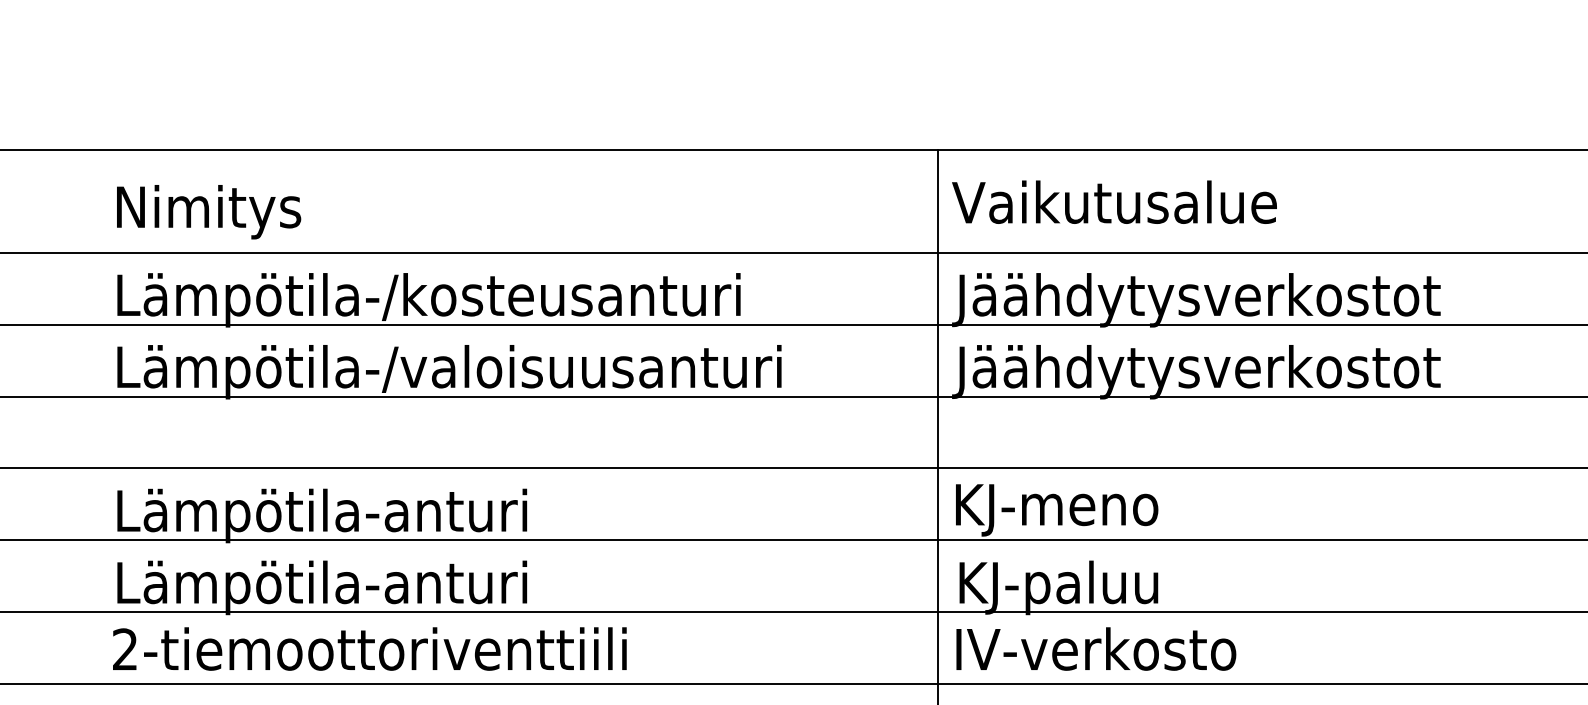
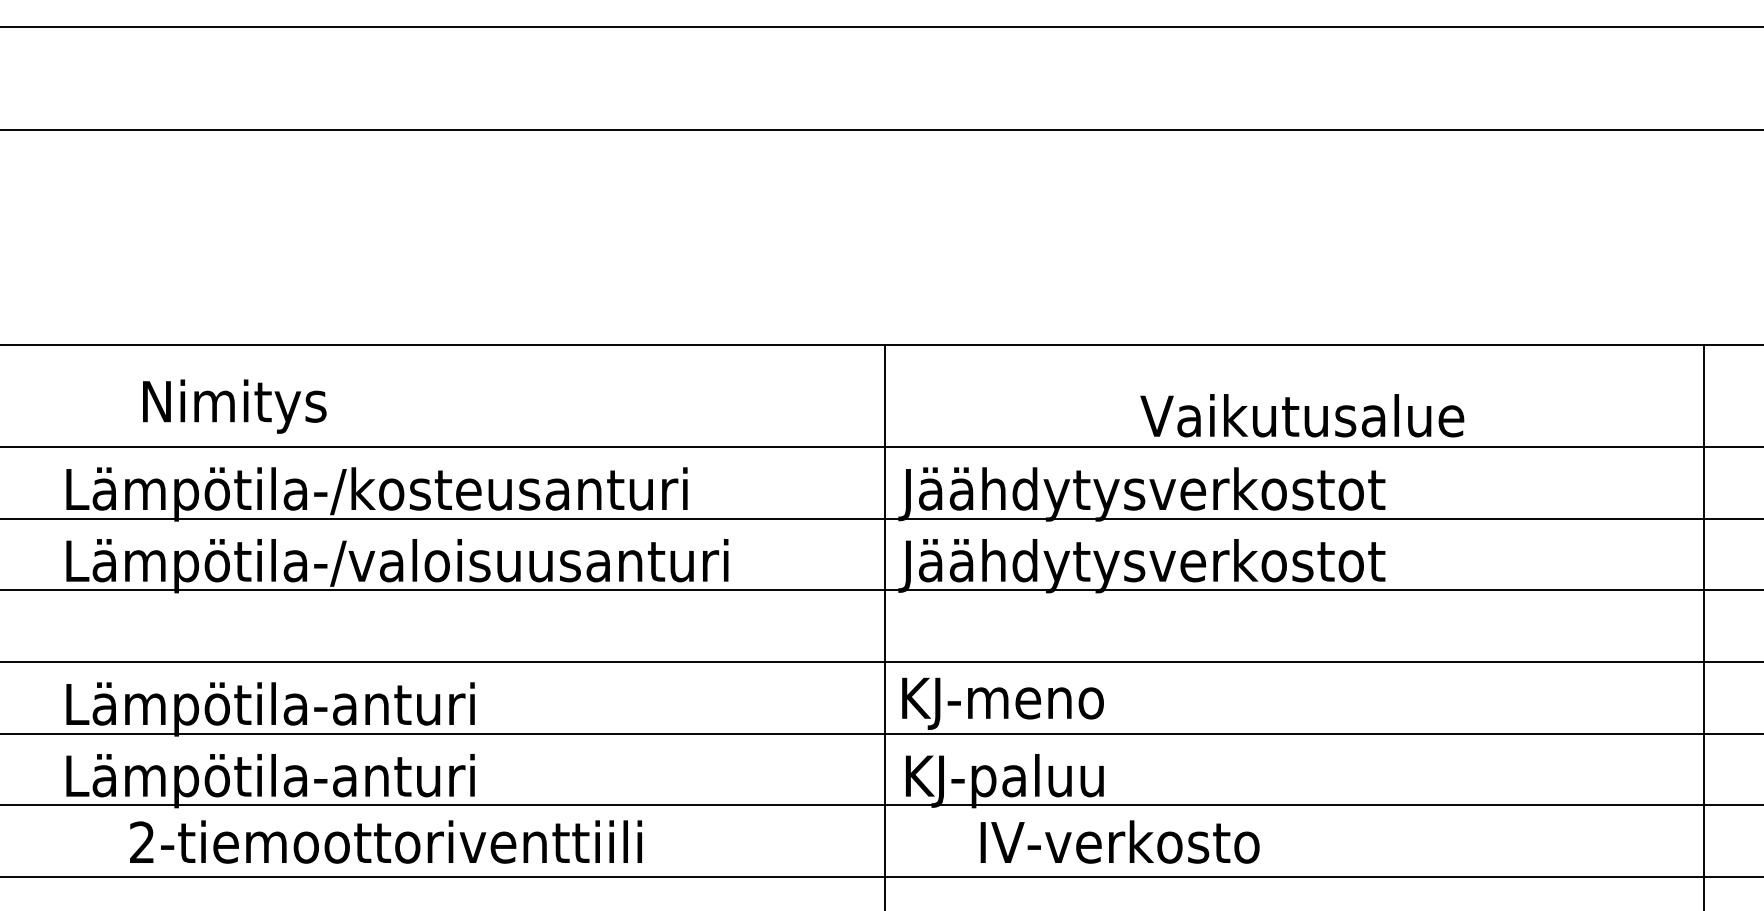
text: (1114, 202) -> (1302, 415), moved
text: (208, 212) -> (234, 406), moved
text: (369, 648) -> (385, 841), moved
text: (1095, 648) -> (1119, 841), moved

